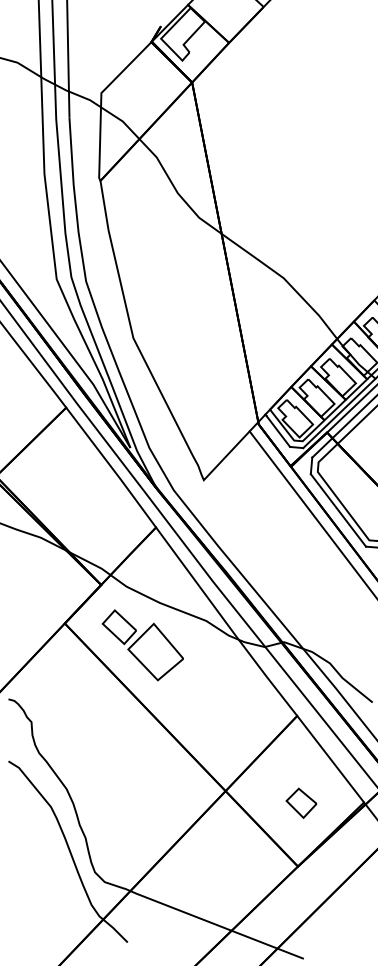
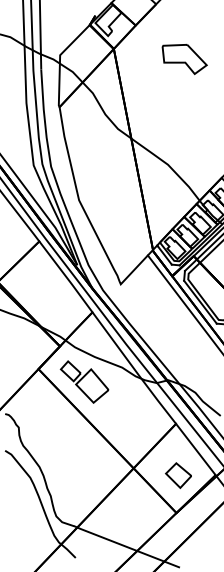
part: (311, 100) -> (184, 59), added
part: (301, 803) -> (178, 475), size x1.43

